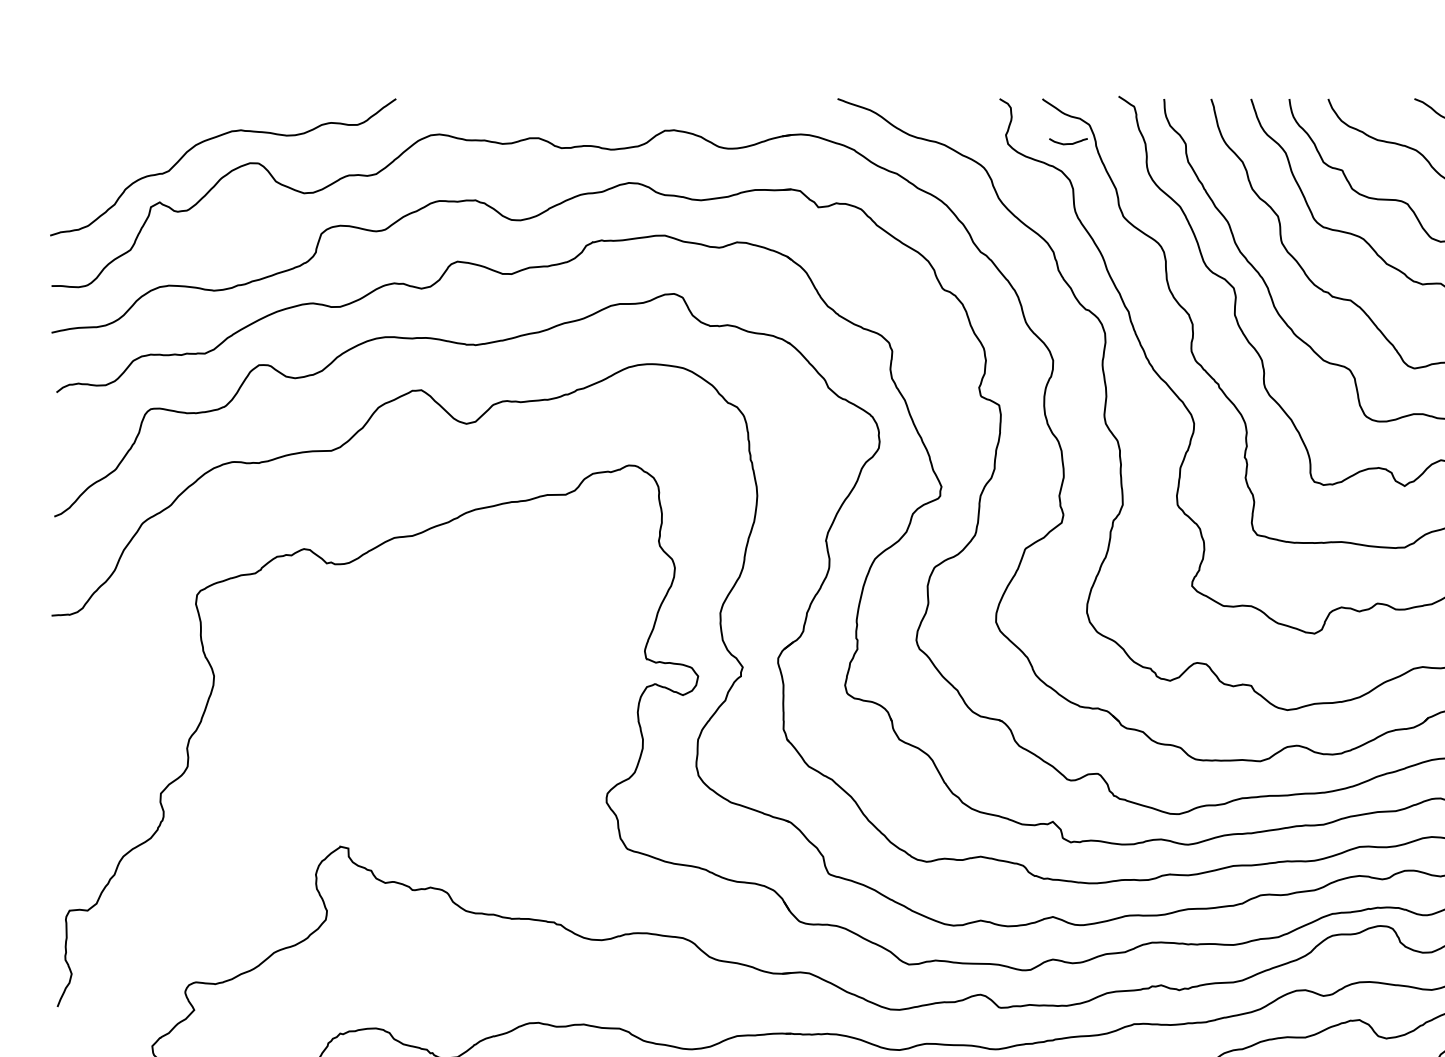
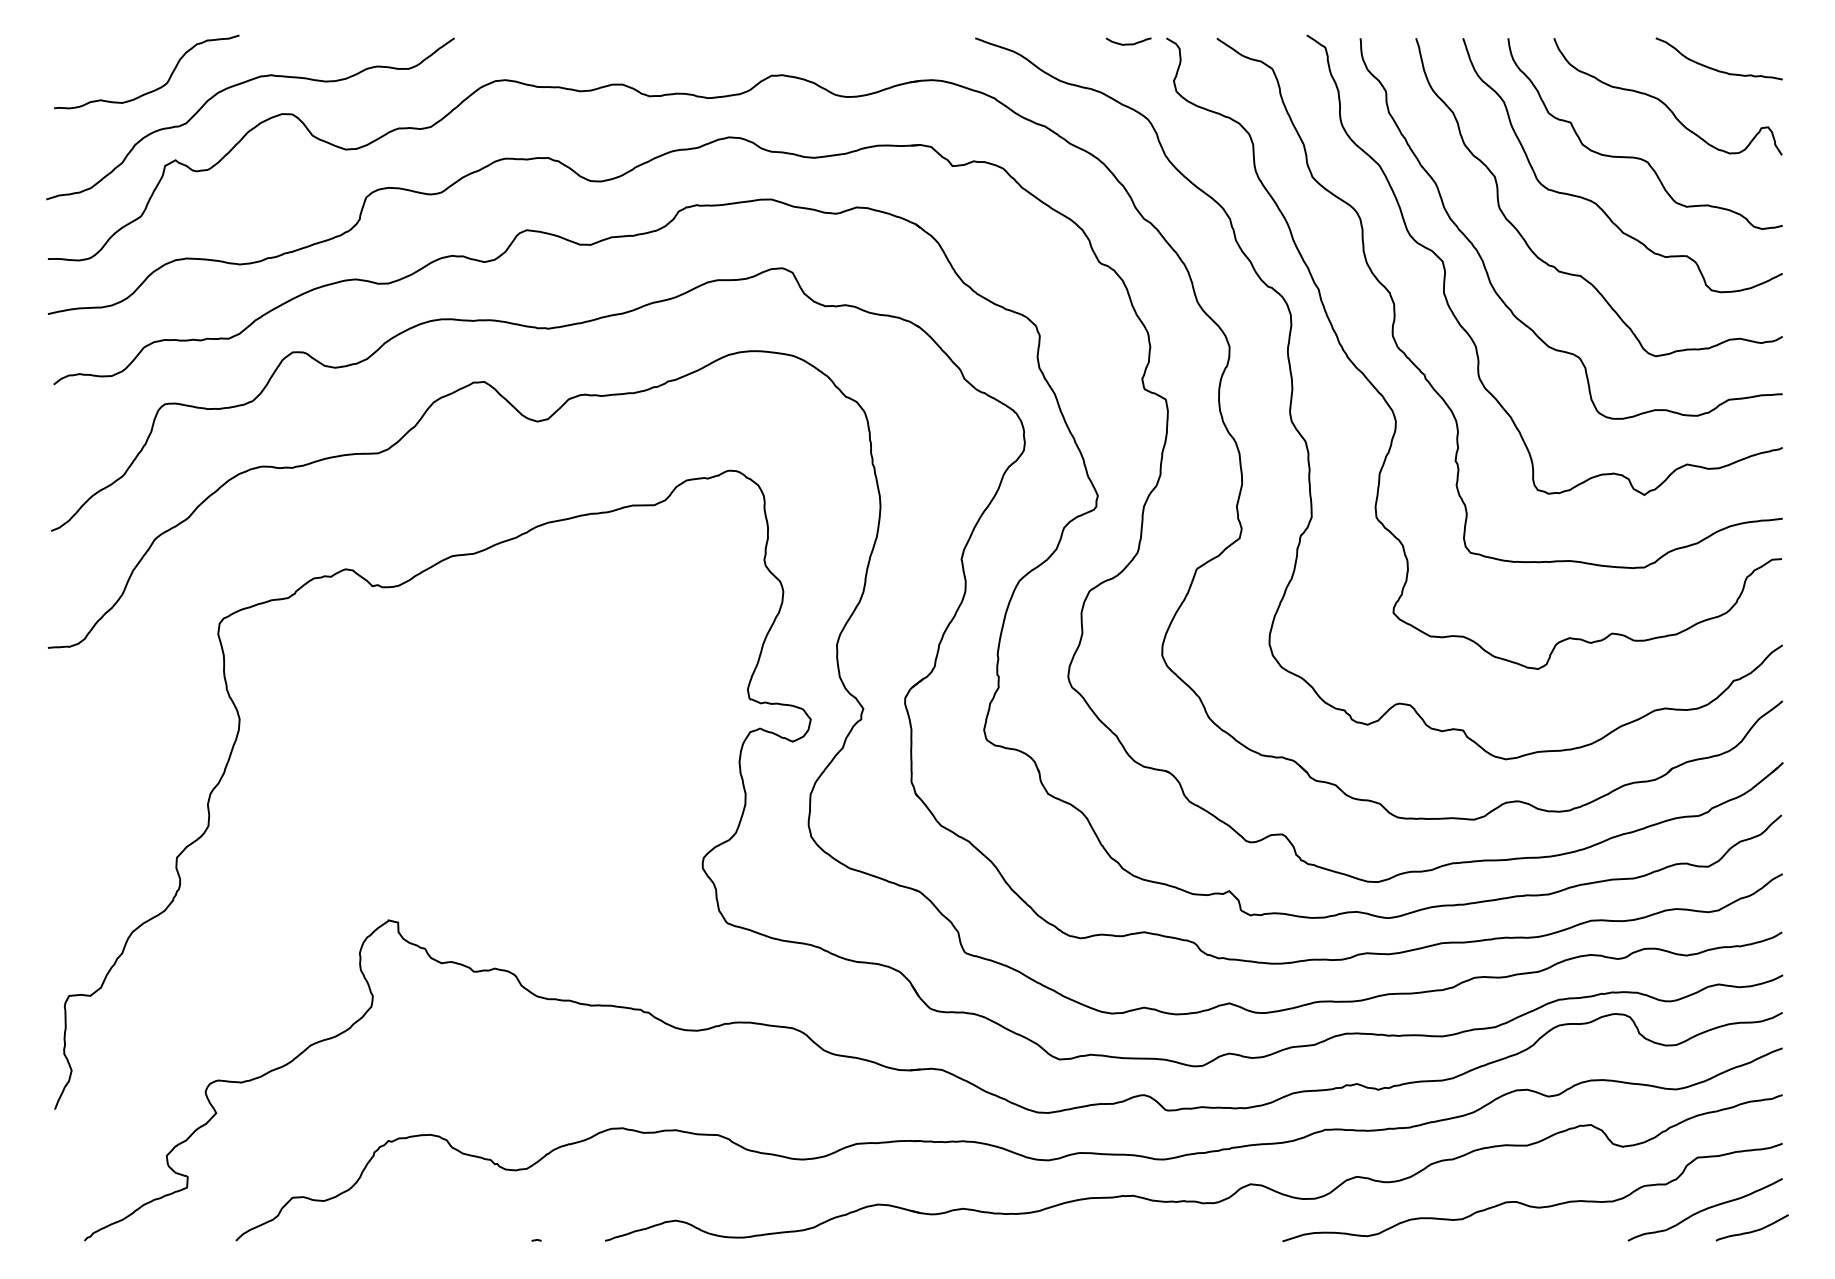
curve: (139, 143) -> (151, 90), added
curve: (1068, 143) -> (1128, 43), moved

